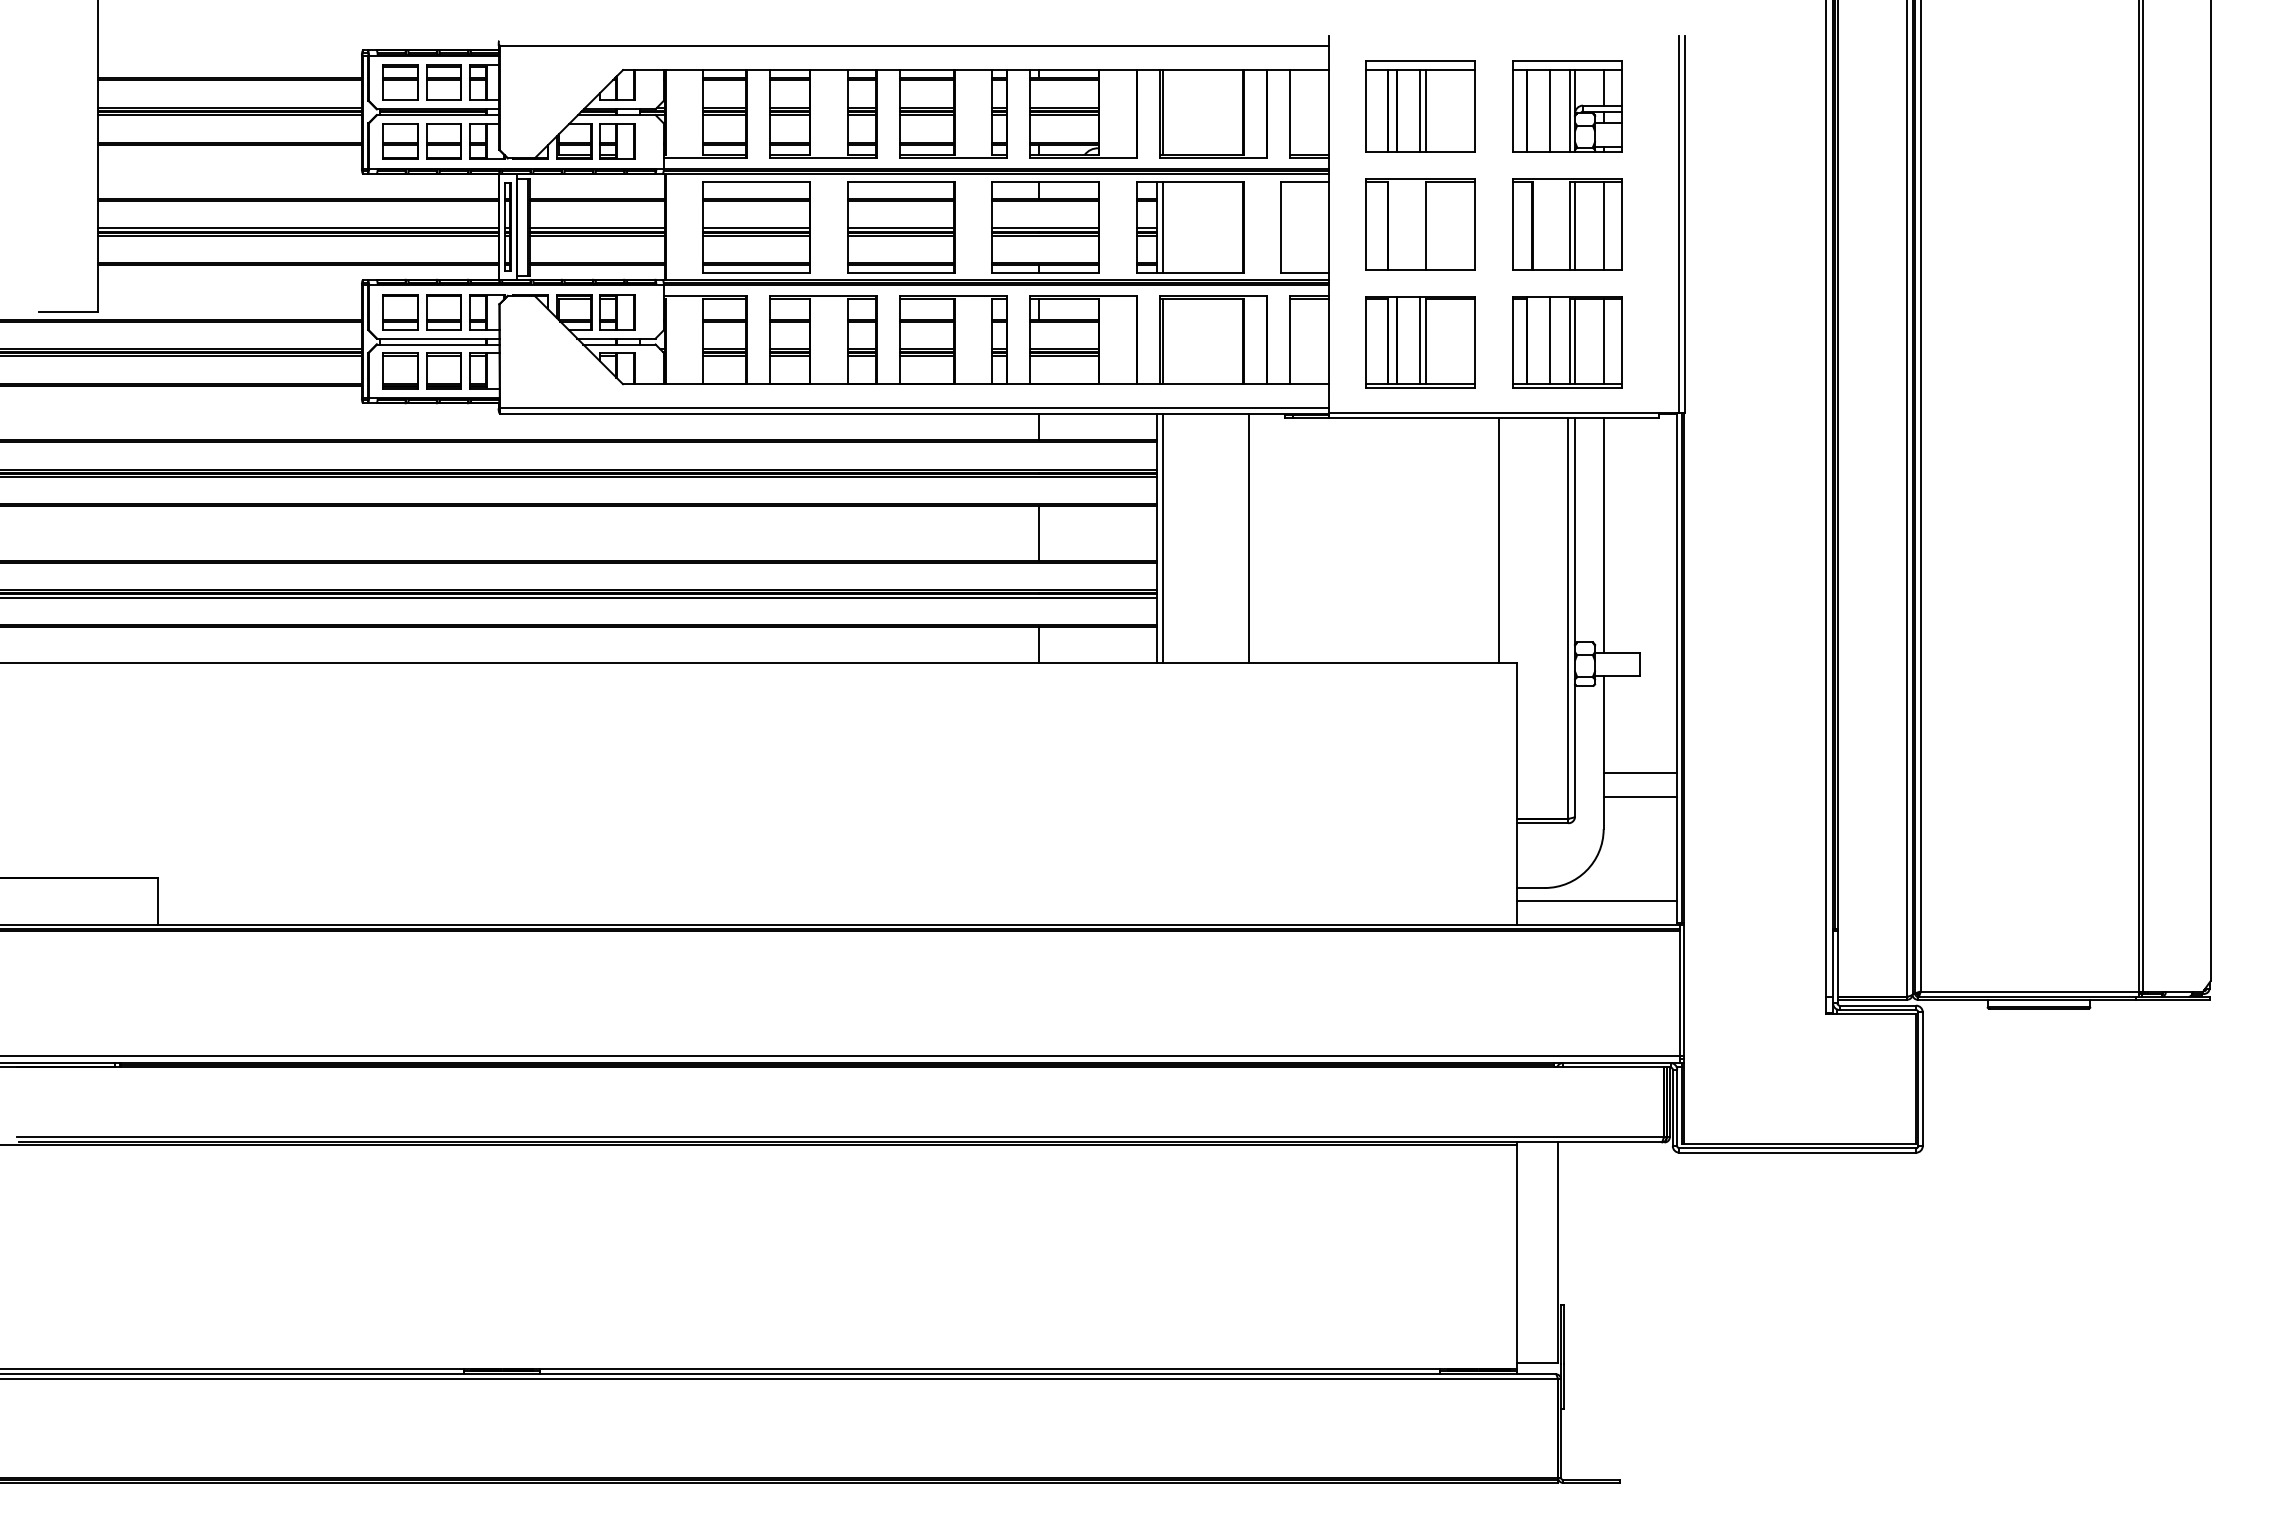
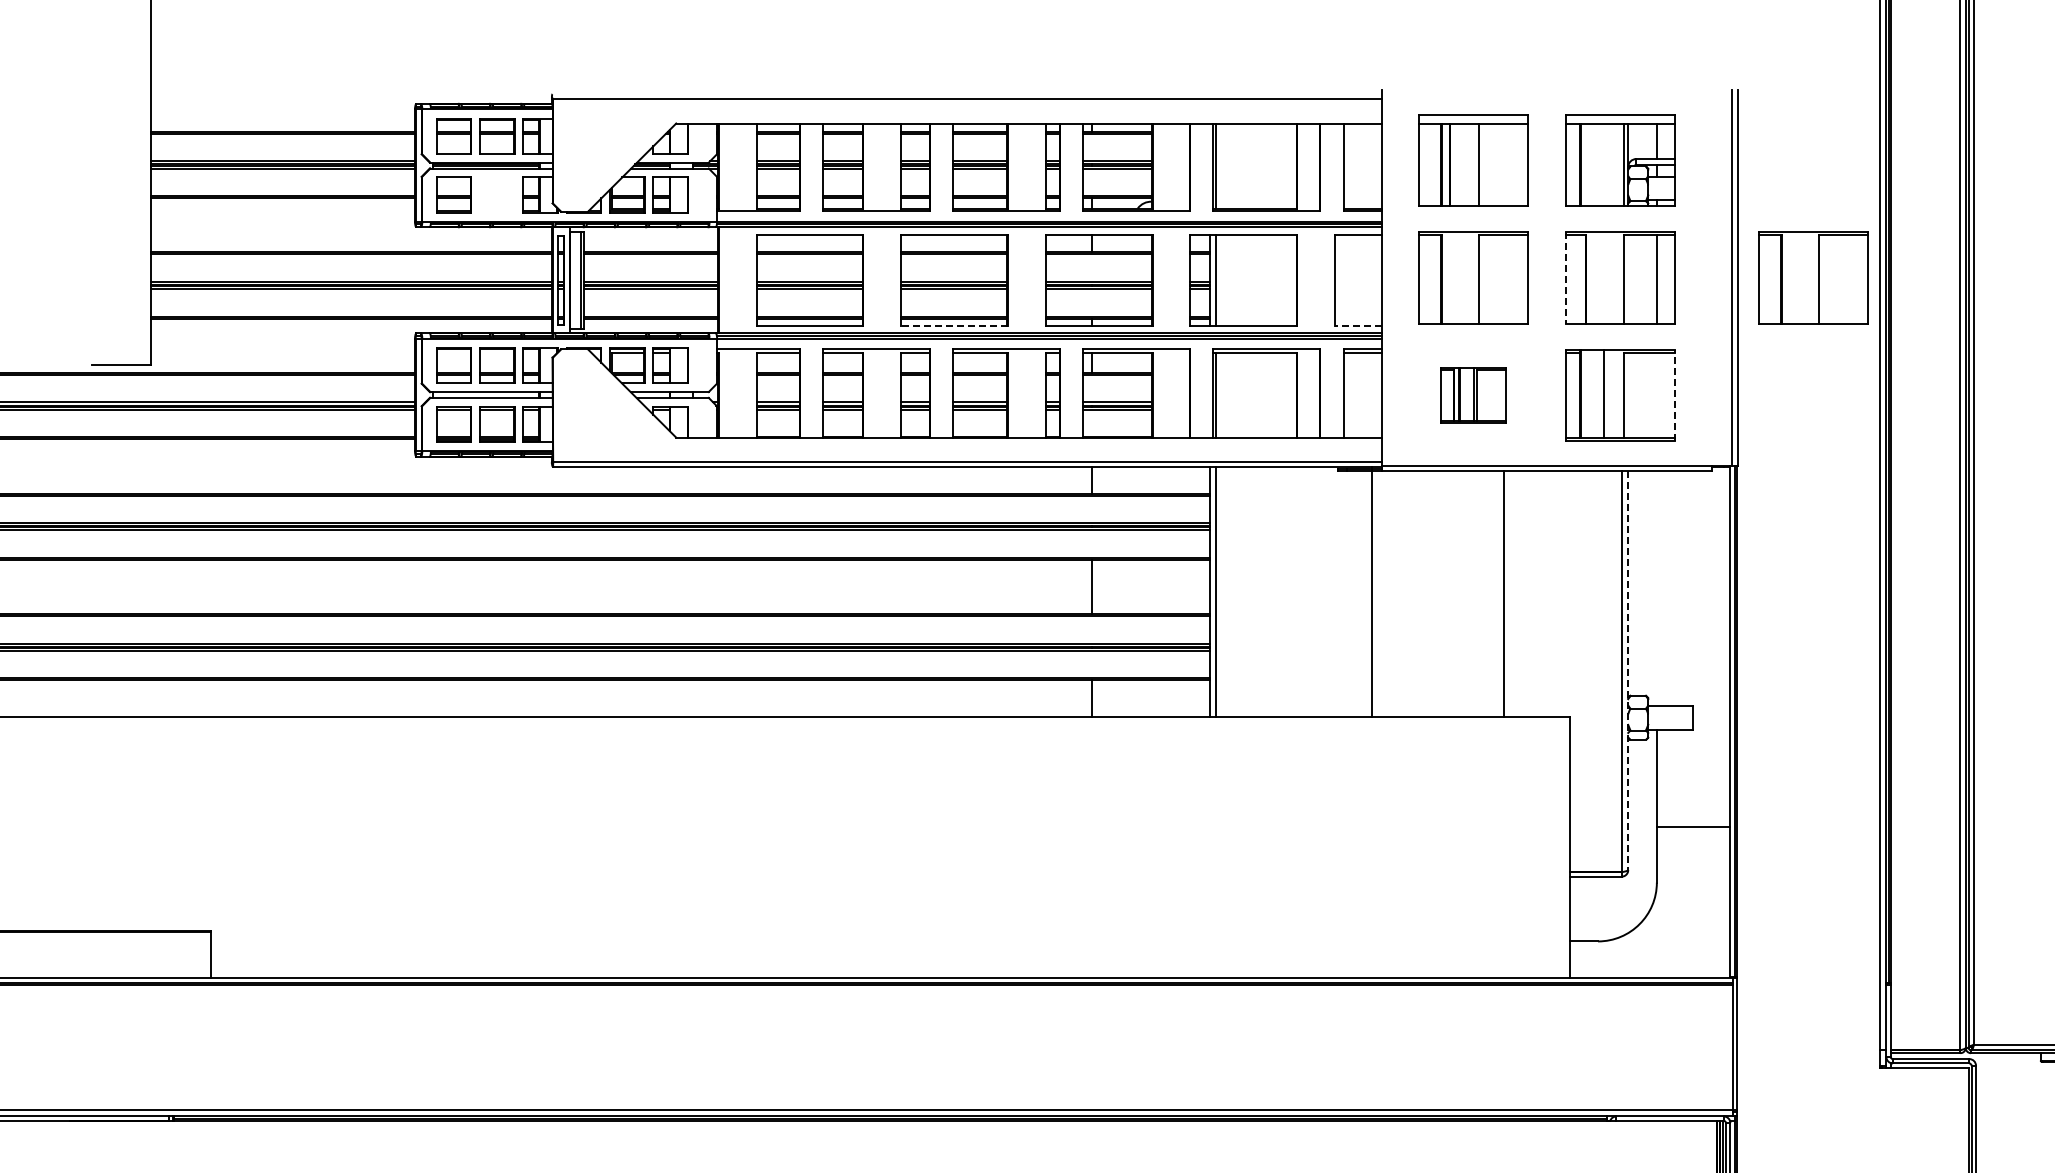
line: (1420, 111) -> (1473, 164), removed
line: (1550, 111) -> (1603, 164), removed
part: (443, 141) -> (496, 194), removed
line: (1513, 224) -> (1566, 277), solid -> dashed
part: (1760, 224) -> (1813, 277), added
line: (1575, 225) -> (1628, 278), removed
line: (900, 272) -> (953, 325), solid -> dashed
line: (1305, 272) -> (1358, 325), solid -> dashed
line: (1575, 341) -> (1628, 394), removed
line: (1603, 341) -> (1656, 394), removed
part: (1420, 342) -> (1473, 395), size x0.6
line: (1621, 342) -> (1674, 395), solid -> dashed
line: (1603, 535) -> (1656, 588), removed
line: (1249, 538) -> (1372, 591), moved
line: (1498, 540) -> (1503, 593), moved
line: (1575, 617) -> (1628, 670), solid -> dashed
line: (1640, 796) -> (1693, 849), removed
line: (1596, 901) -> (1649, 954), removed

